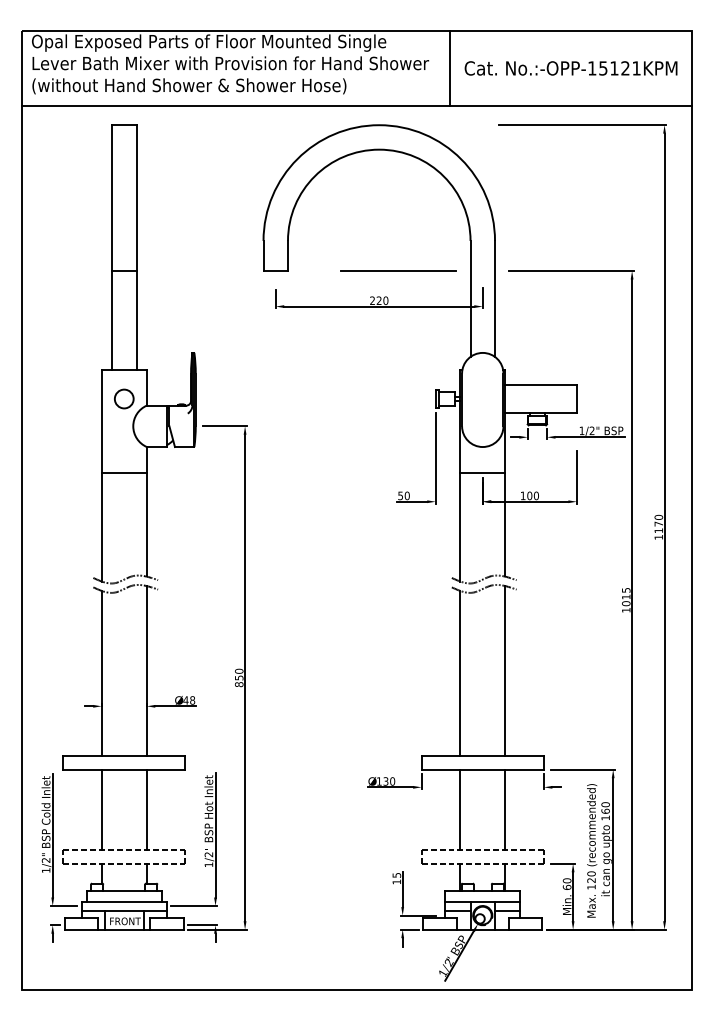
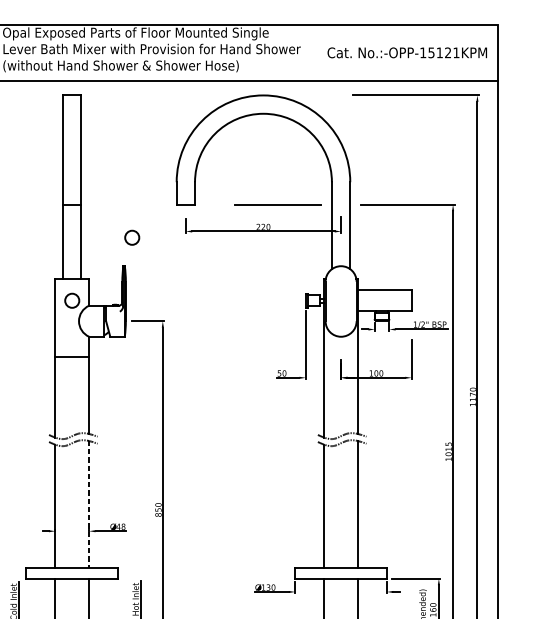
line: (449, 67) -> (316, 52), removed
circle: (204, 314) -> (132, 237), added
line: (482, 473) -> (340, 356), removed
line: (146, 670) -> (88, 504), solid -> dashed

